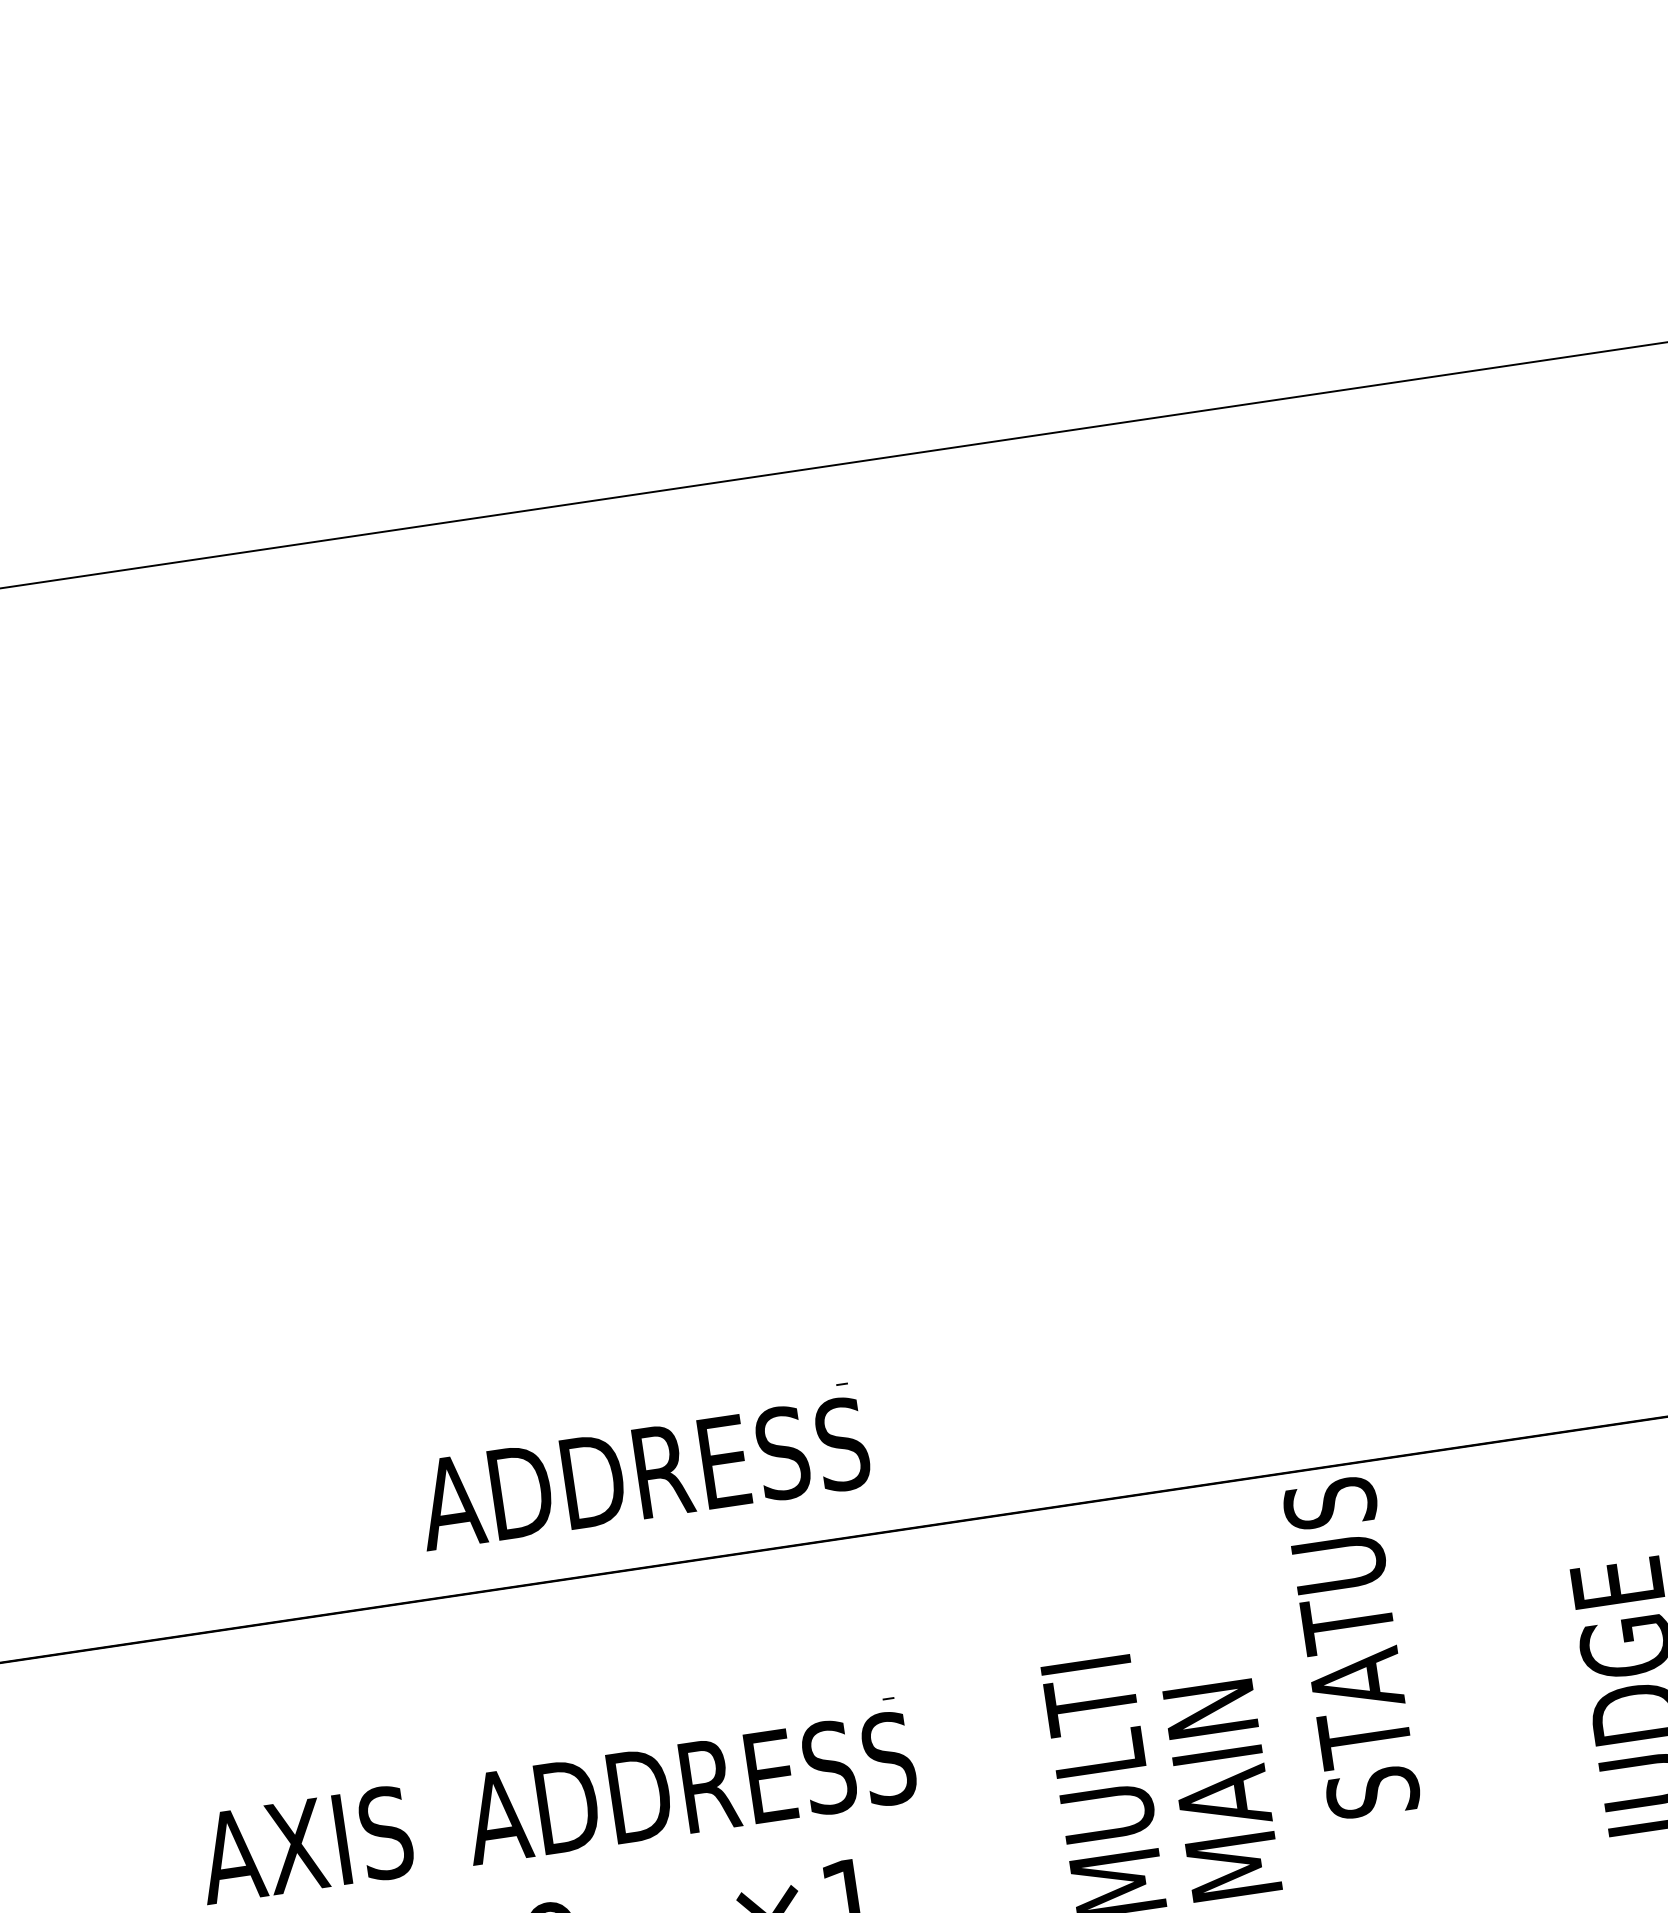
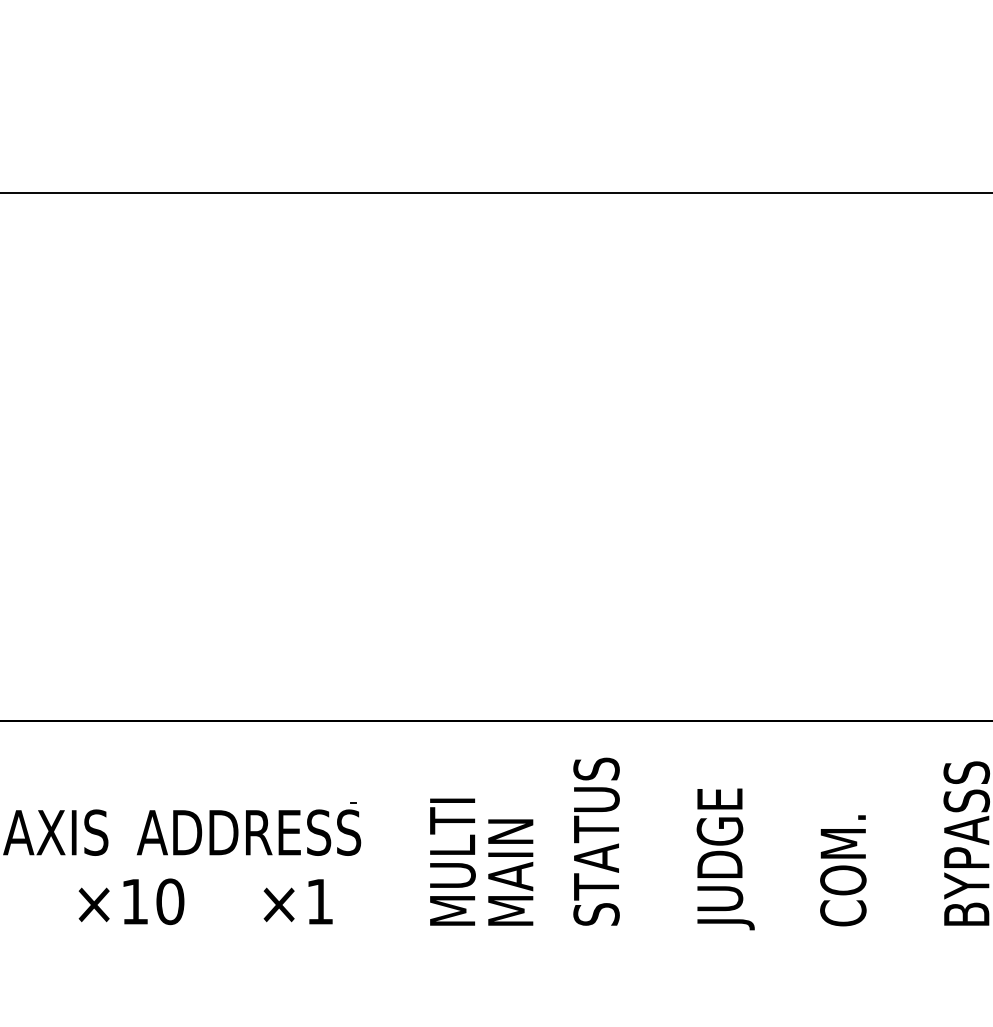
part: (641, 1465) -> (248, 670), removed
text: (1351, 1647) -> (596, 841), moved

